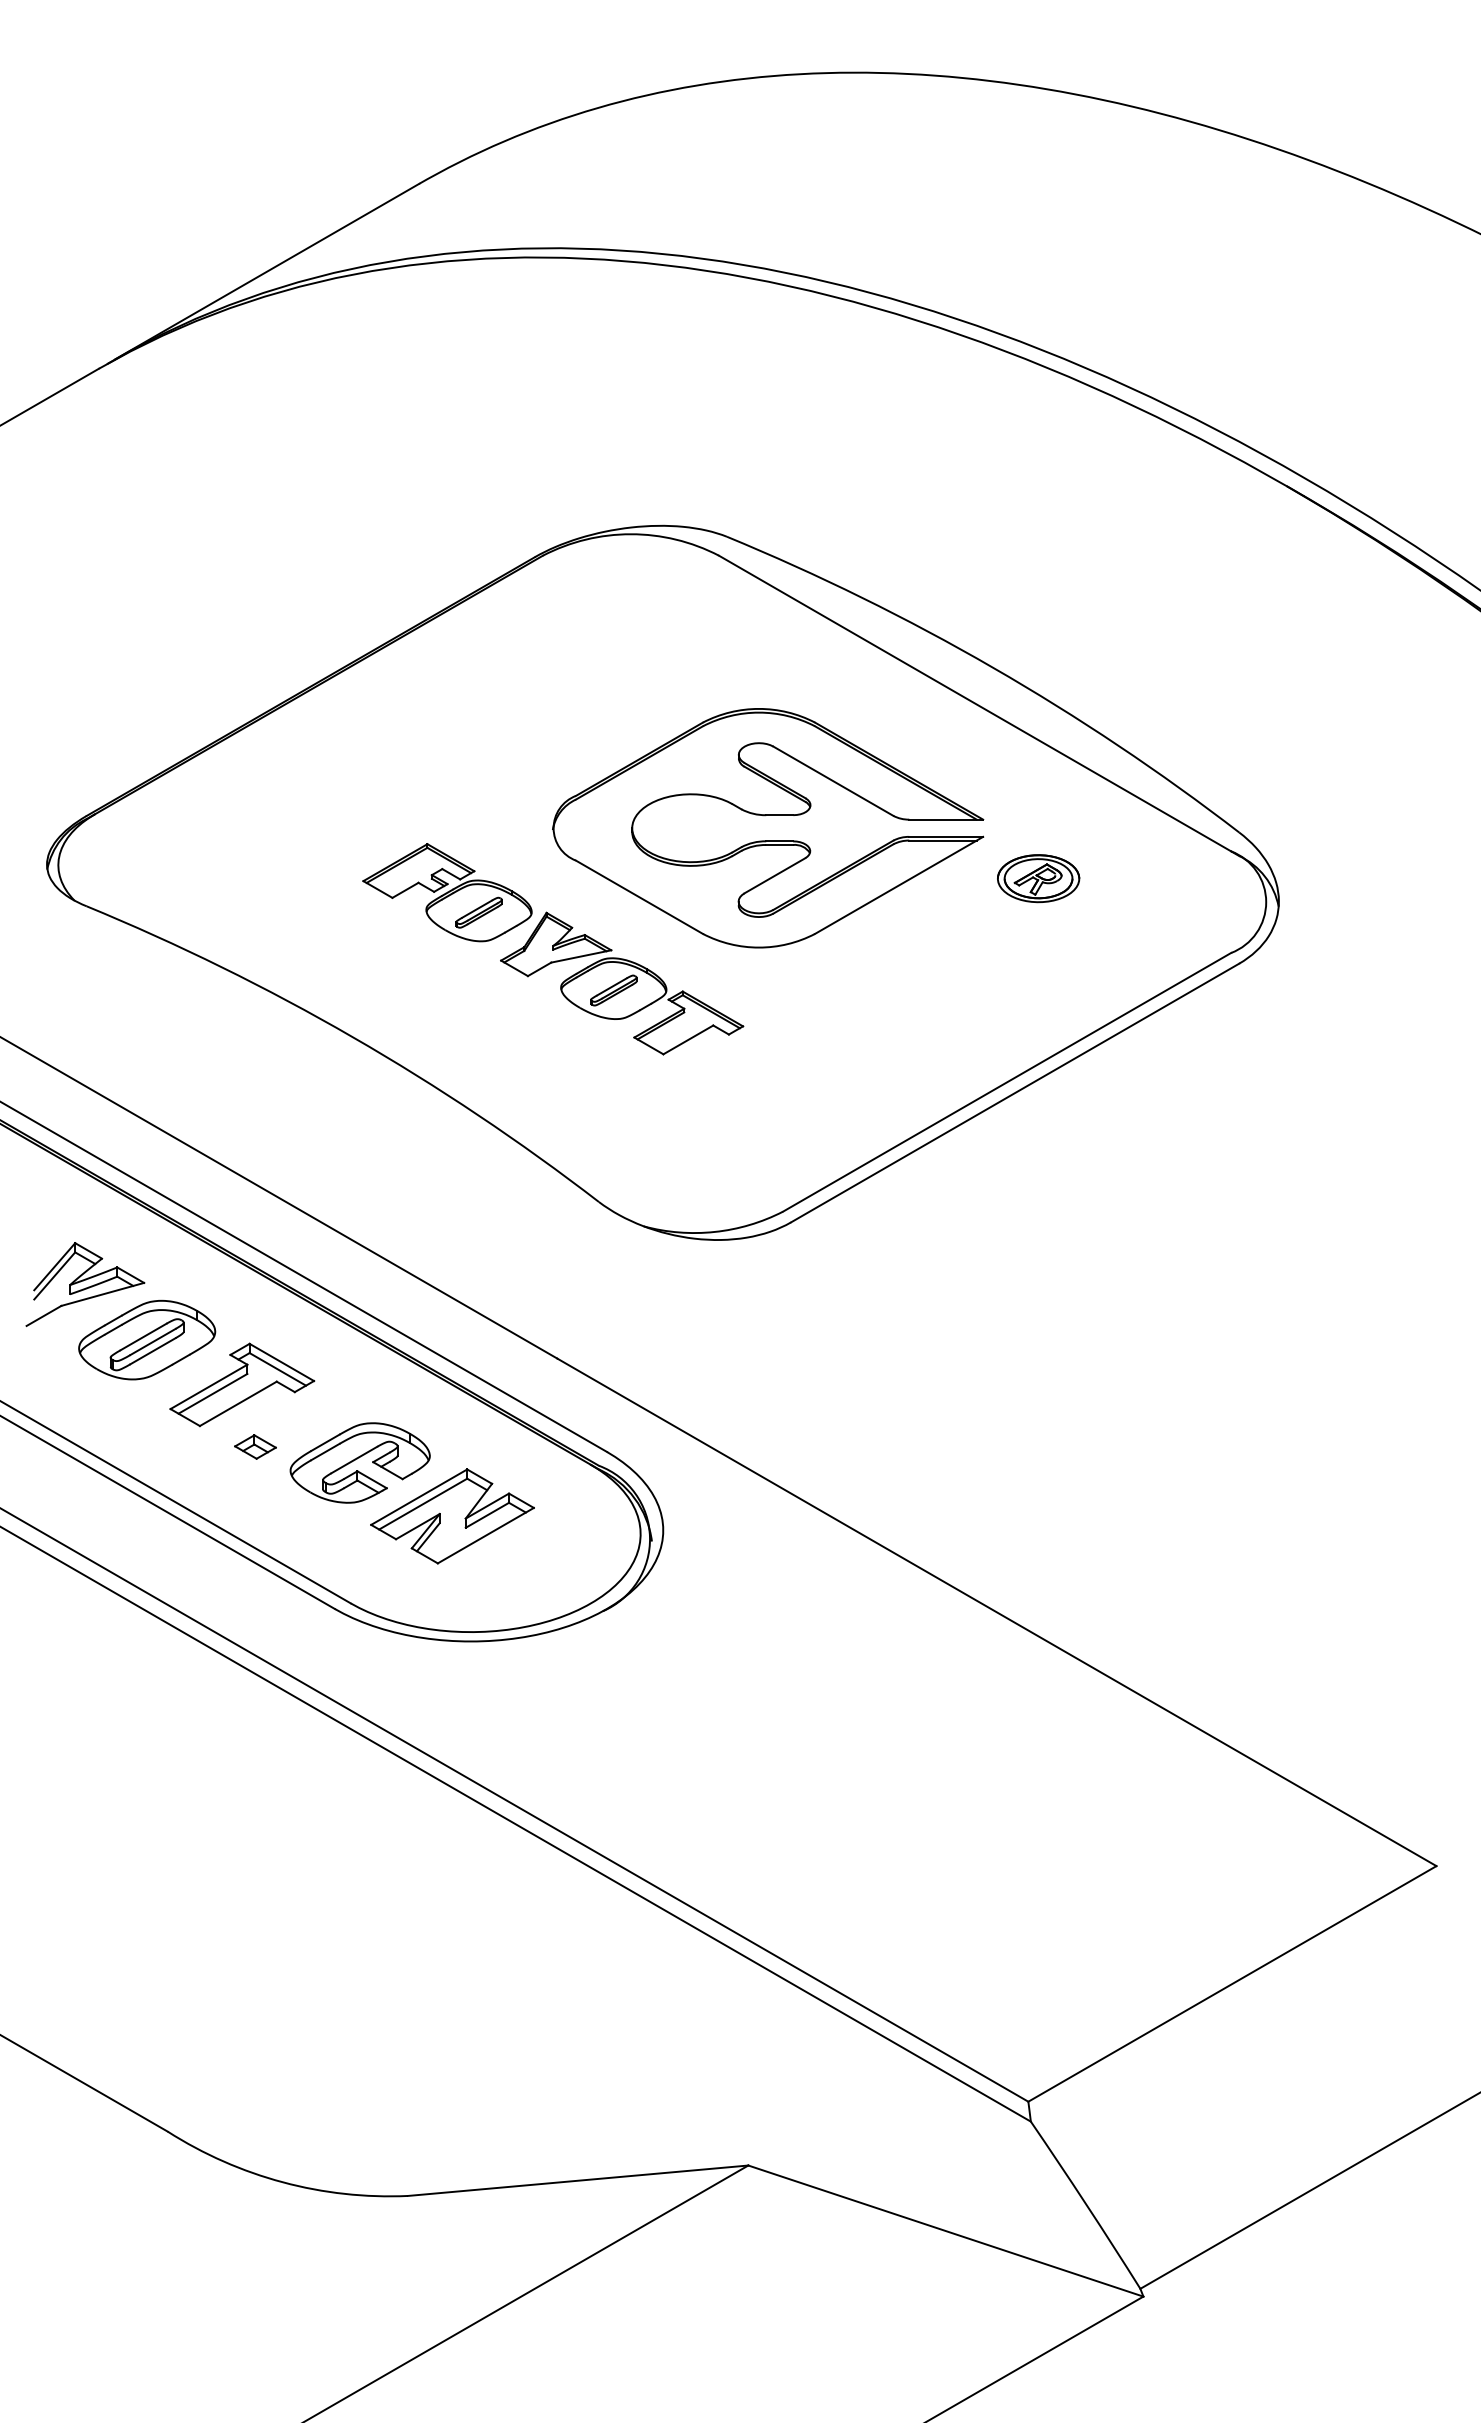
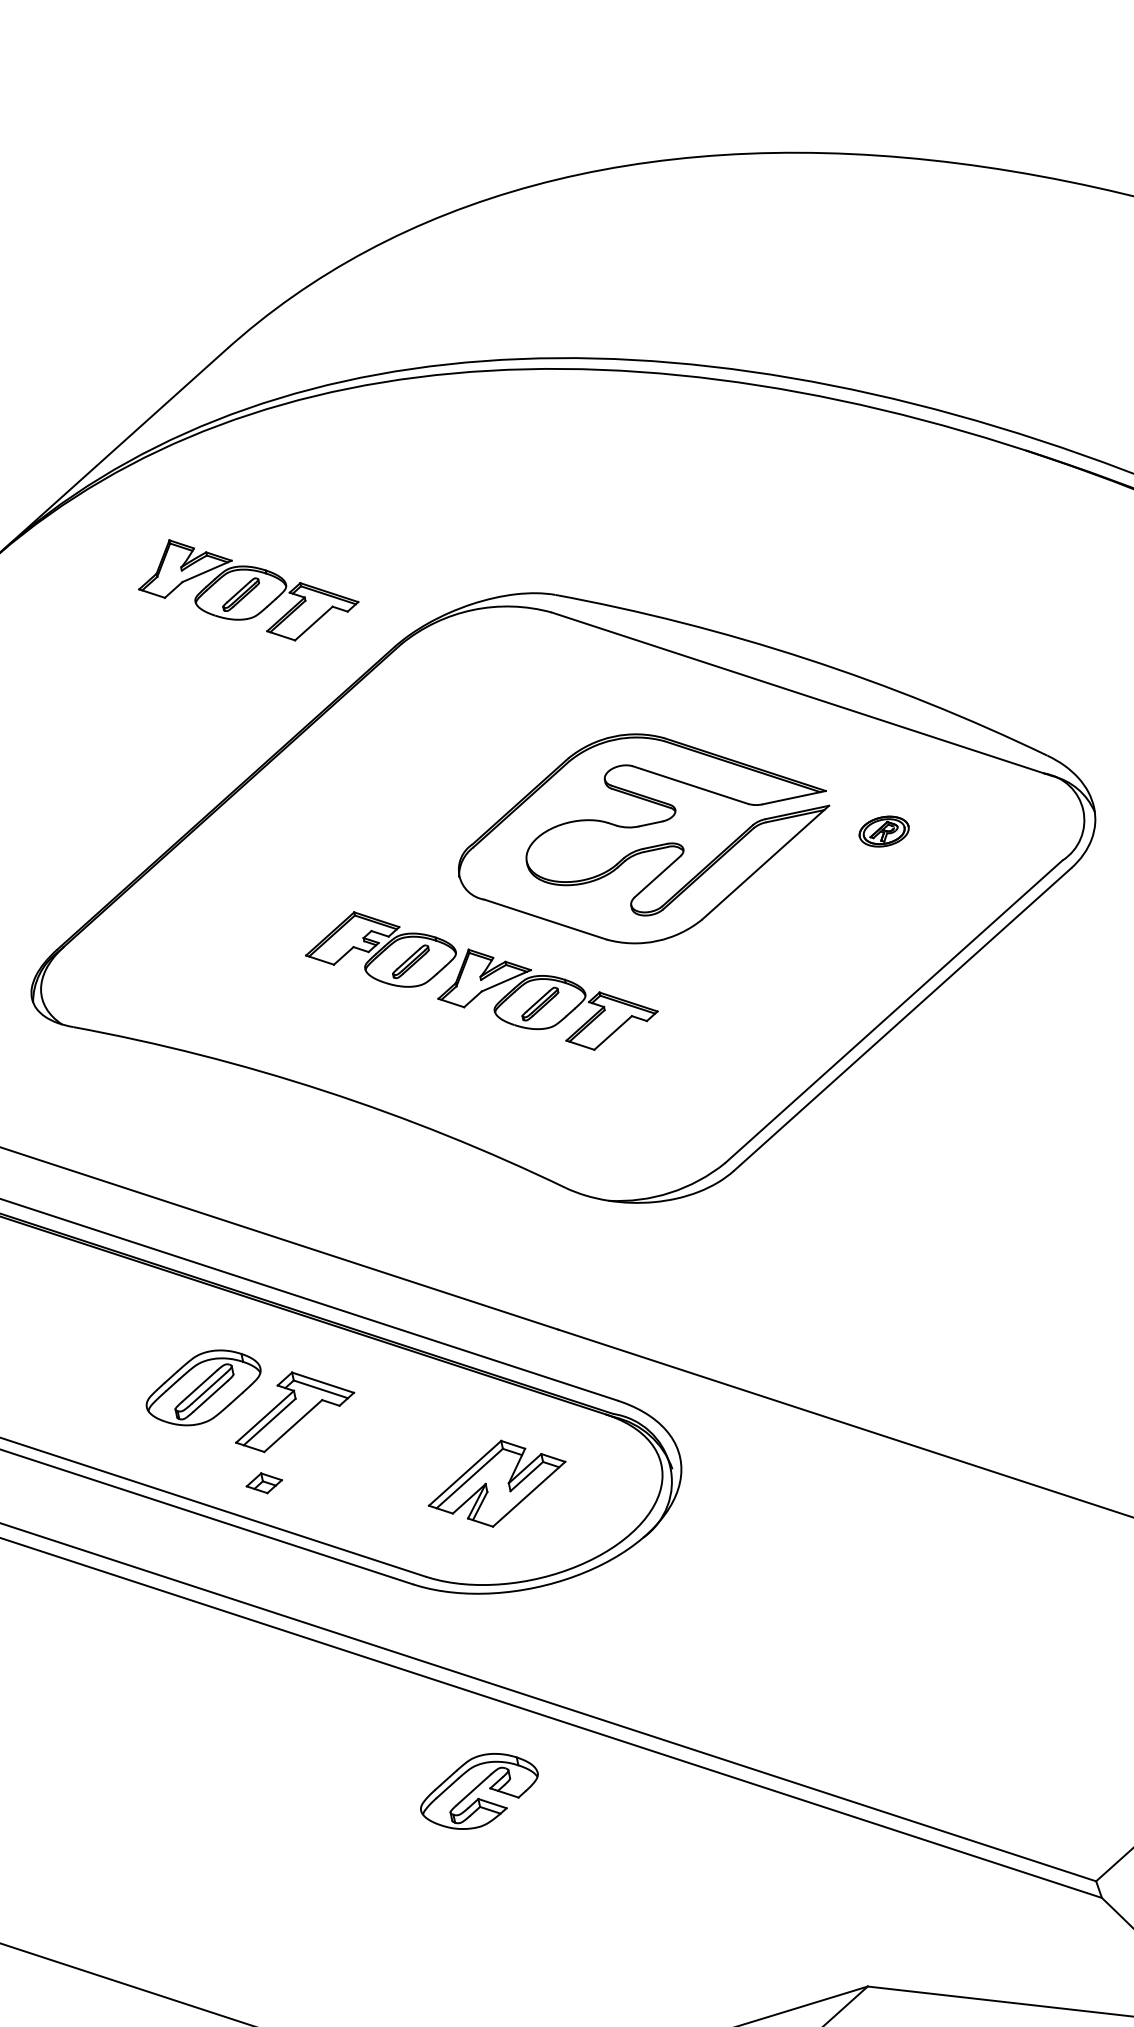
part: (384, 455) -> (247, 587), added
part: (1038, 878) -> (883, 831), size x0.7
part: (85, 1284) -> (140, 1351), removed
part: (255, 1446) -> (264, 1482), moved
part: (359, 1462) -> (478, 1791), moved

